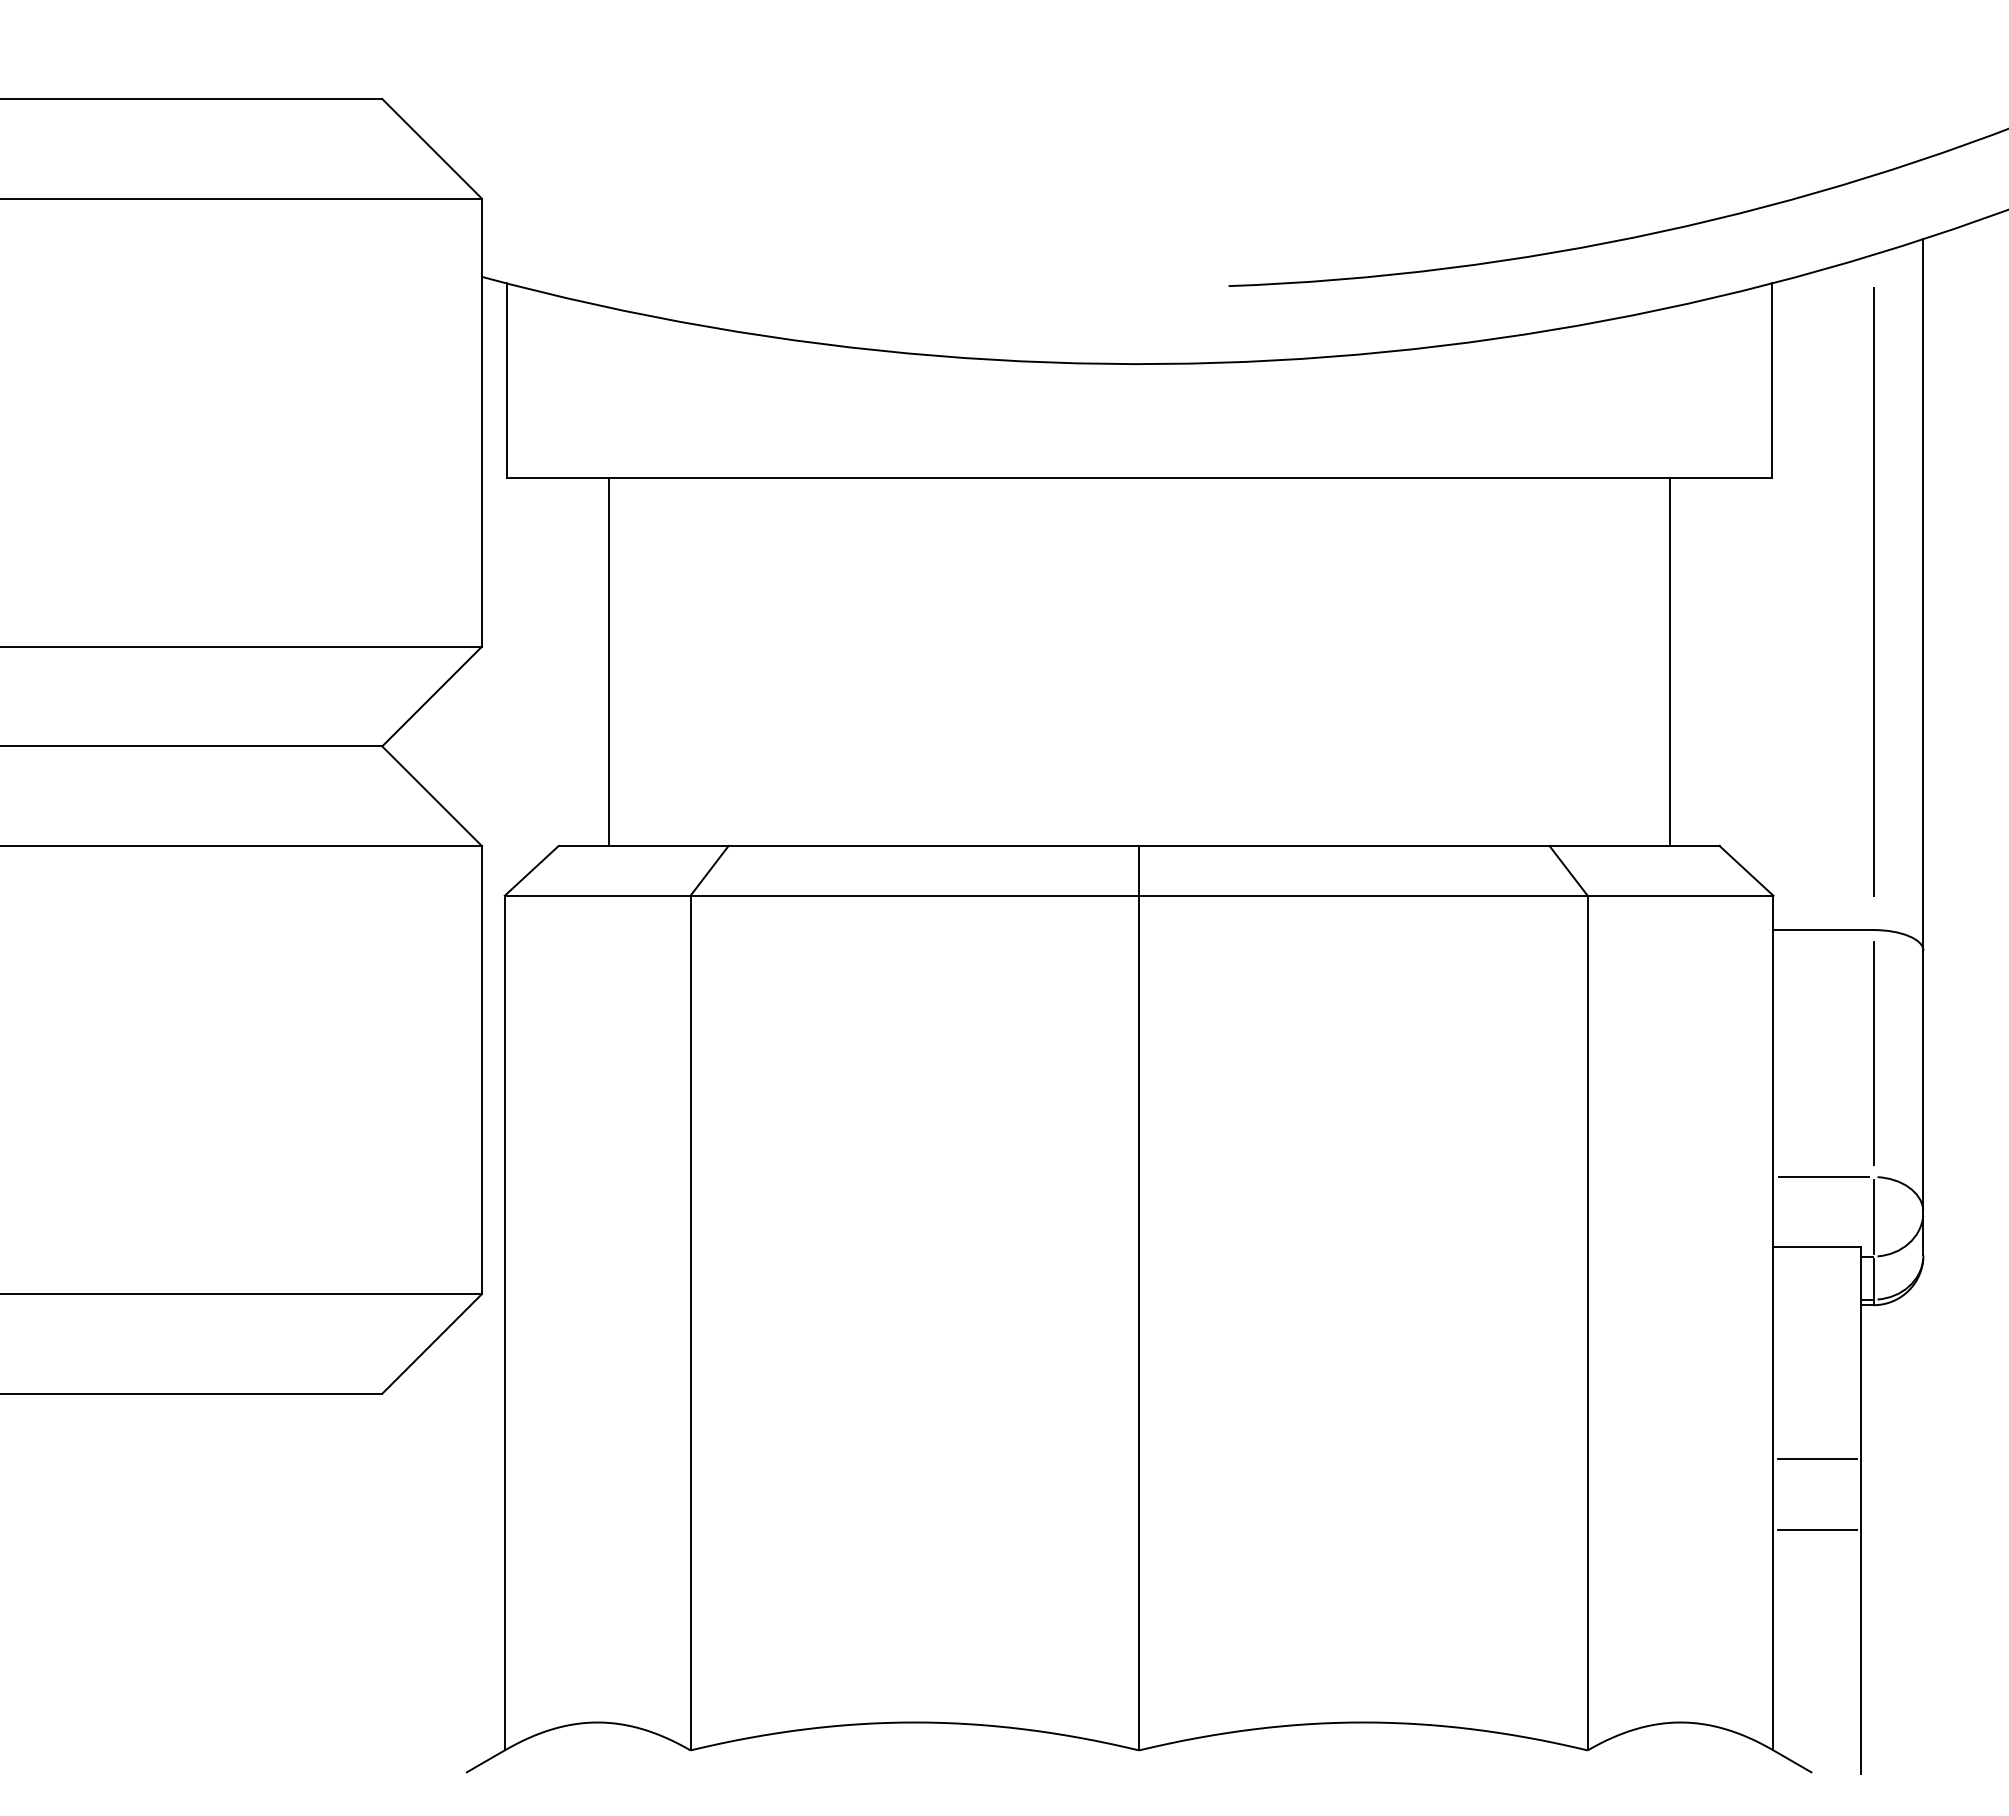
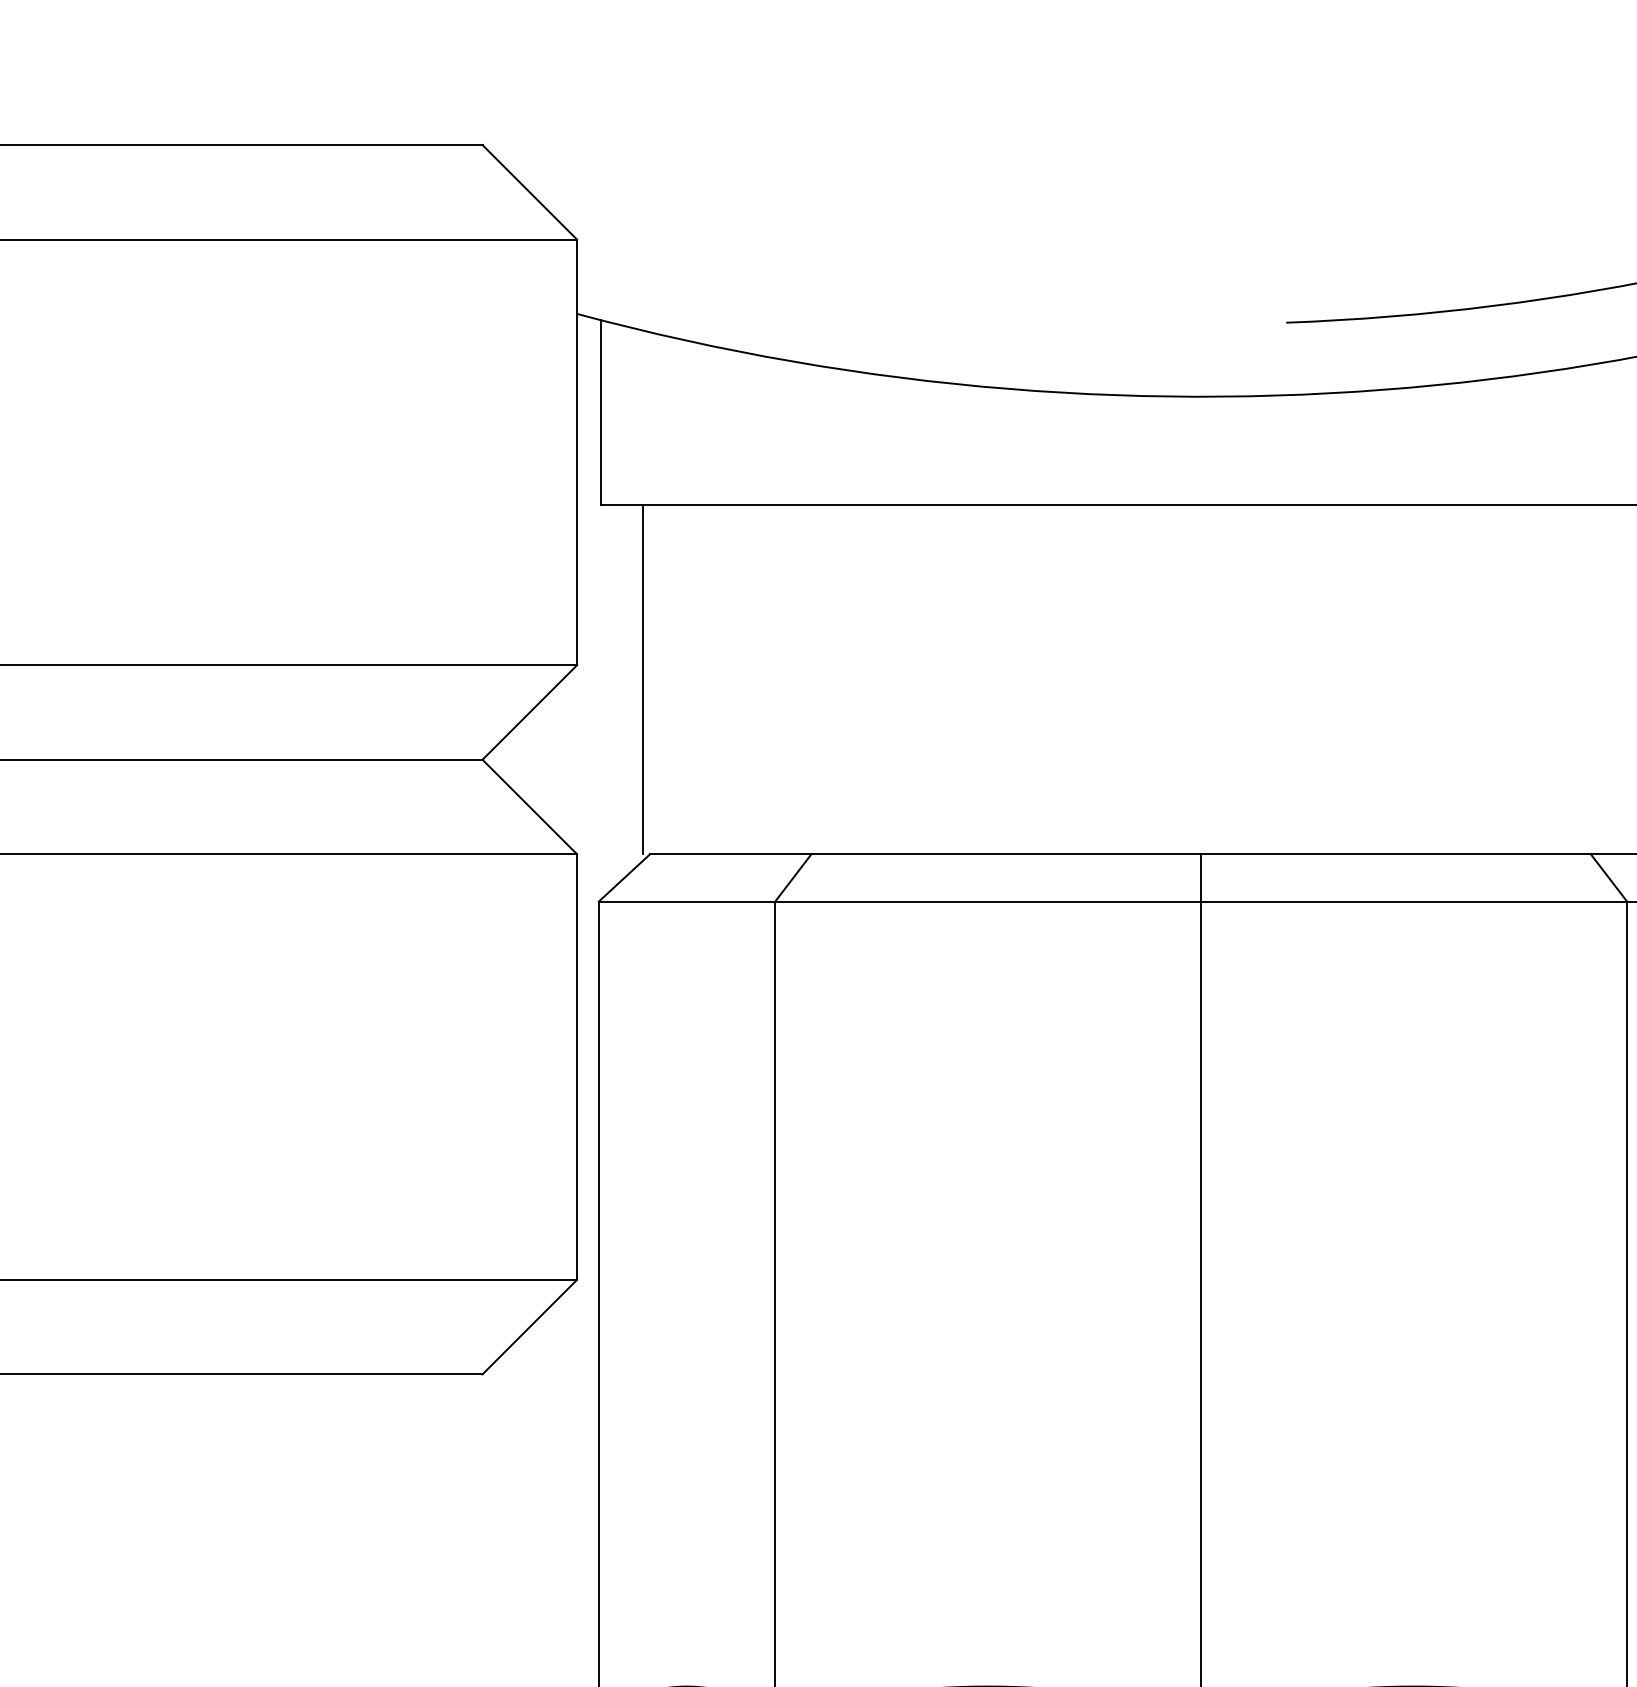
line: (608, 661) -> (643, 679), moved

